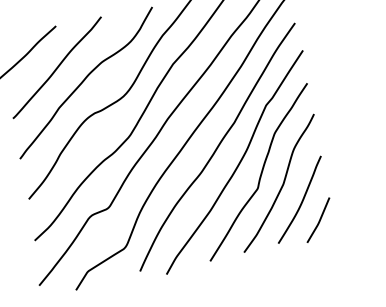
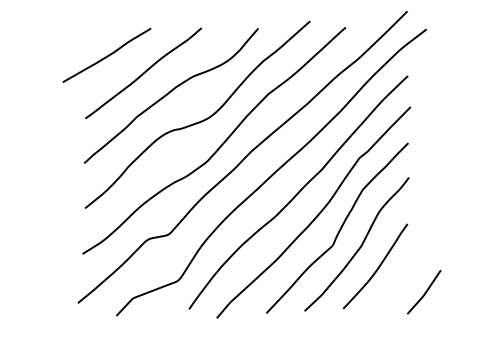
curve: (318, 220) -> (424, 292), moved

